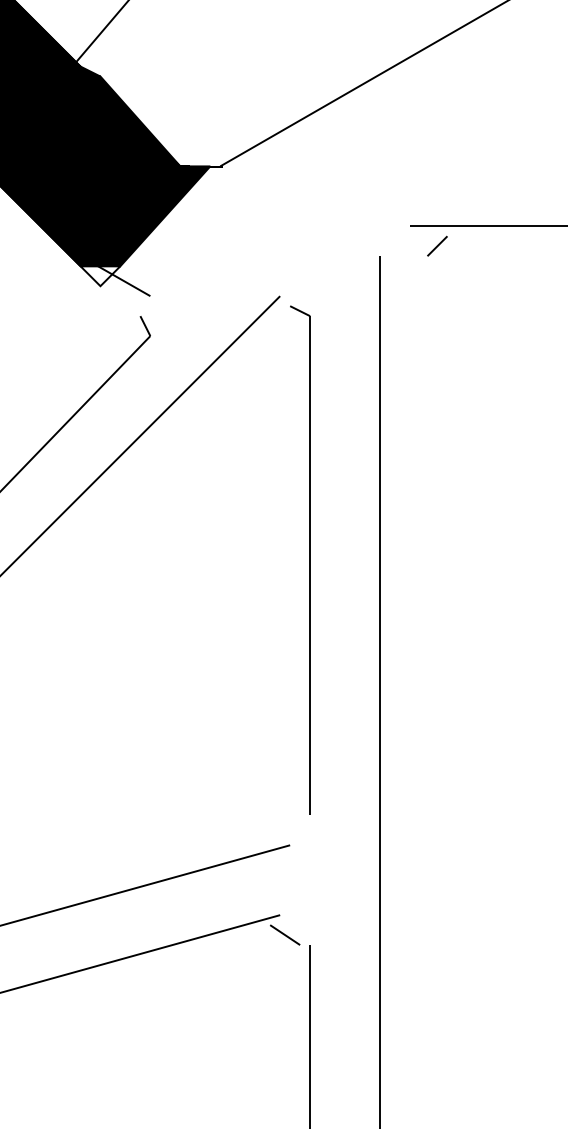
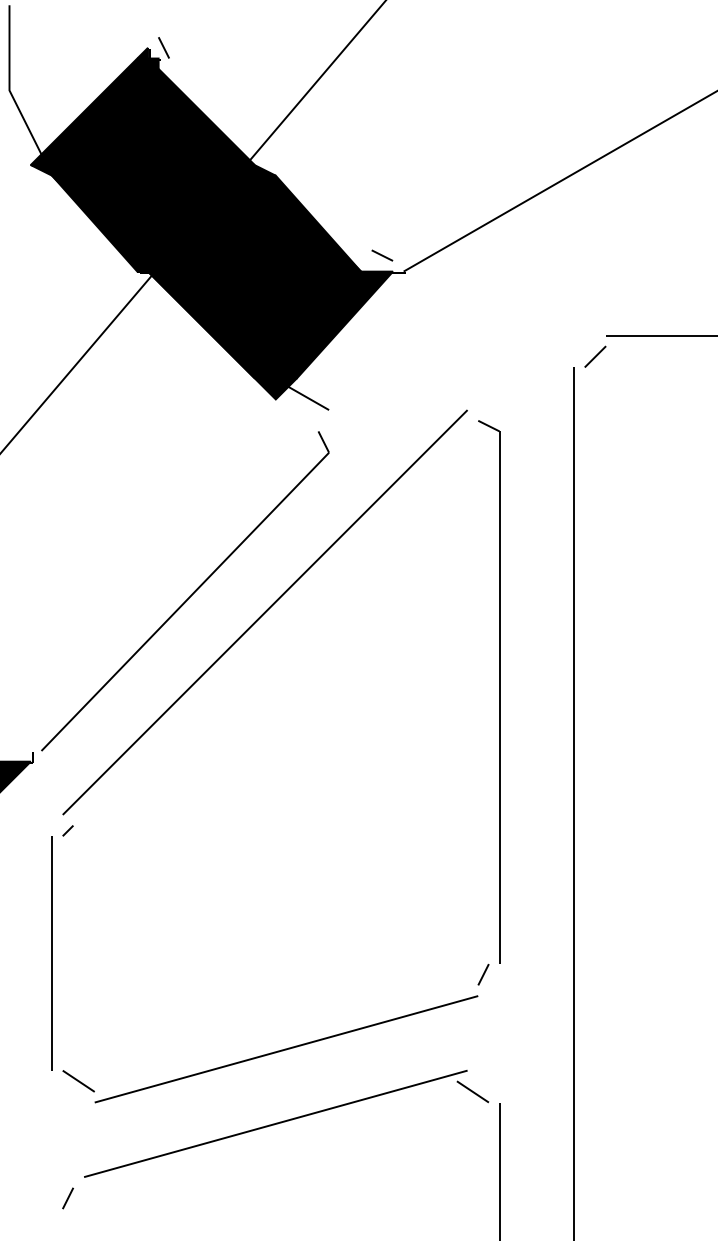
line: (200, 151) -> (382, 255), added
line: (437, 245) -> (595, 356), moved
fill: (100, 275) -> (275, 388), added
line: (295, 825) -> (483, 974), added

